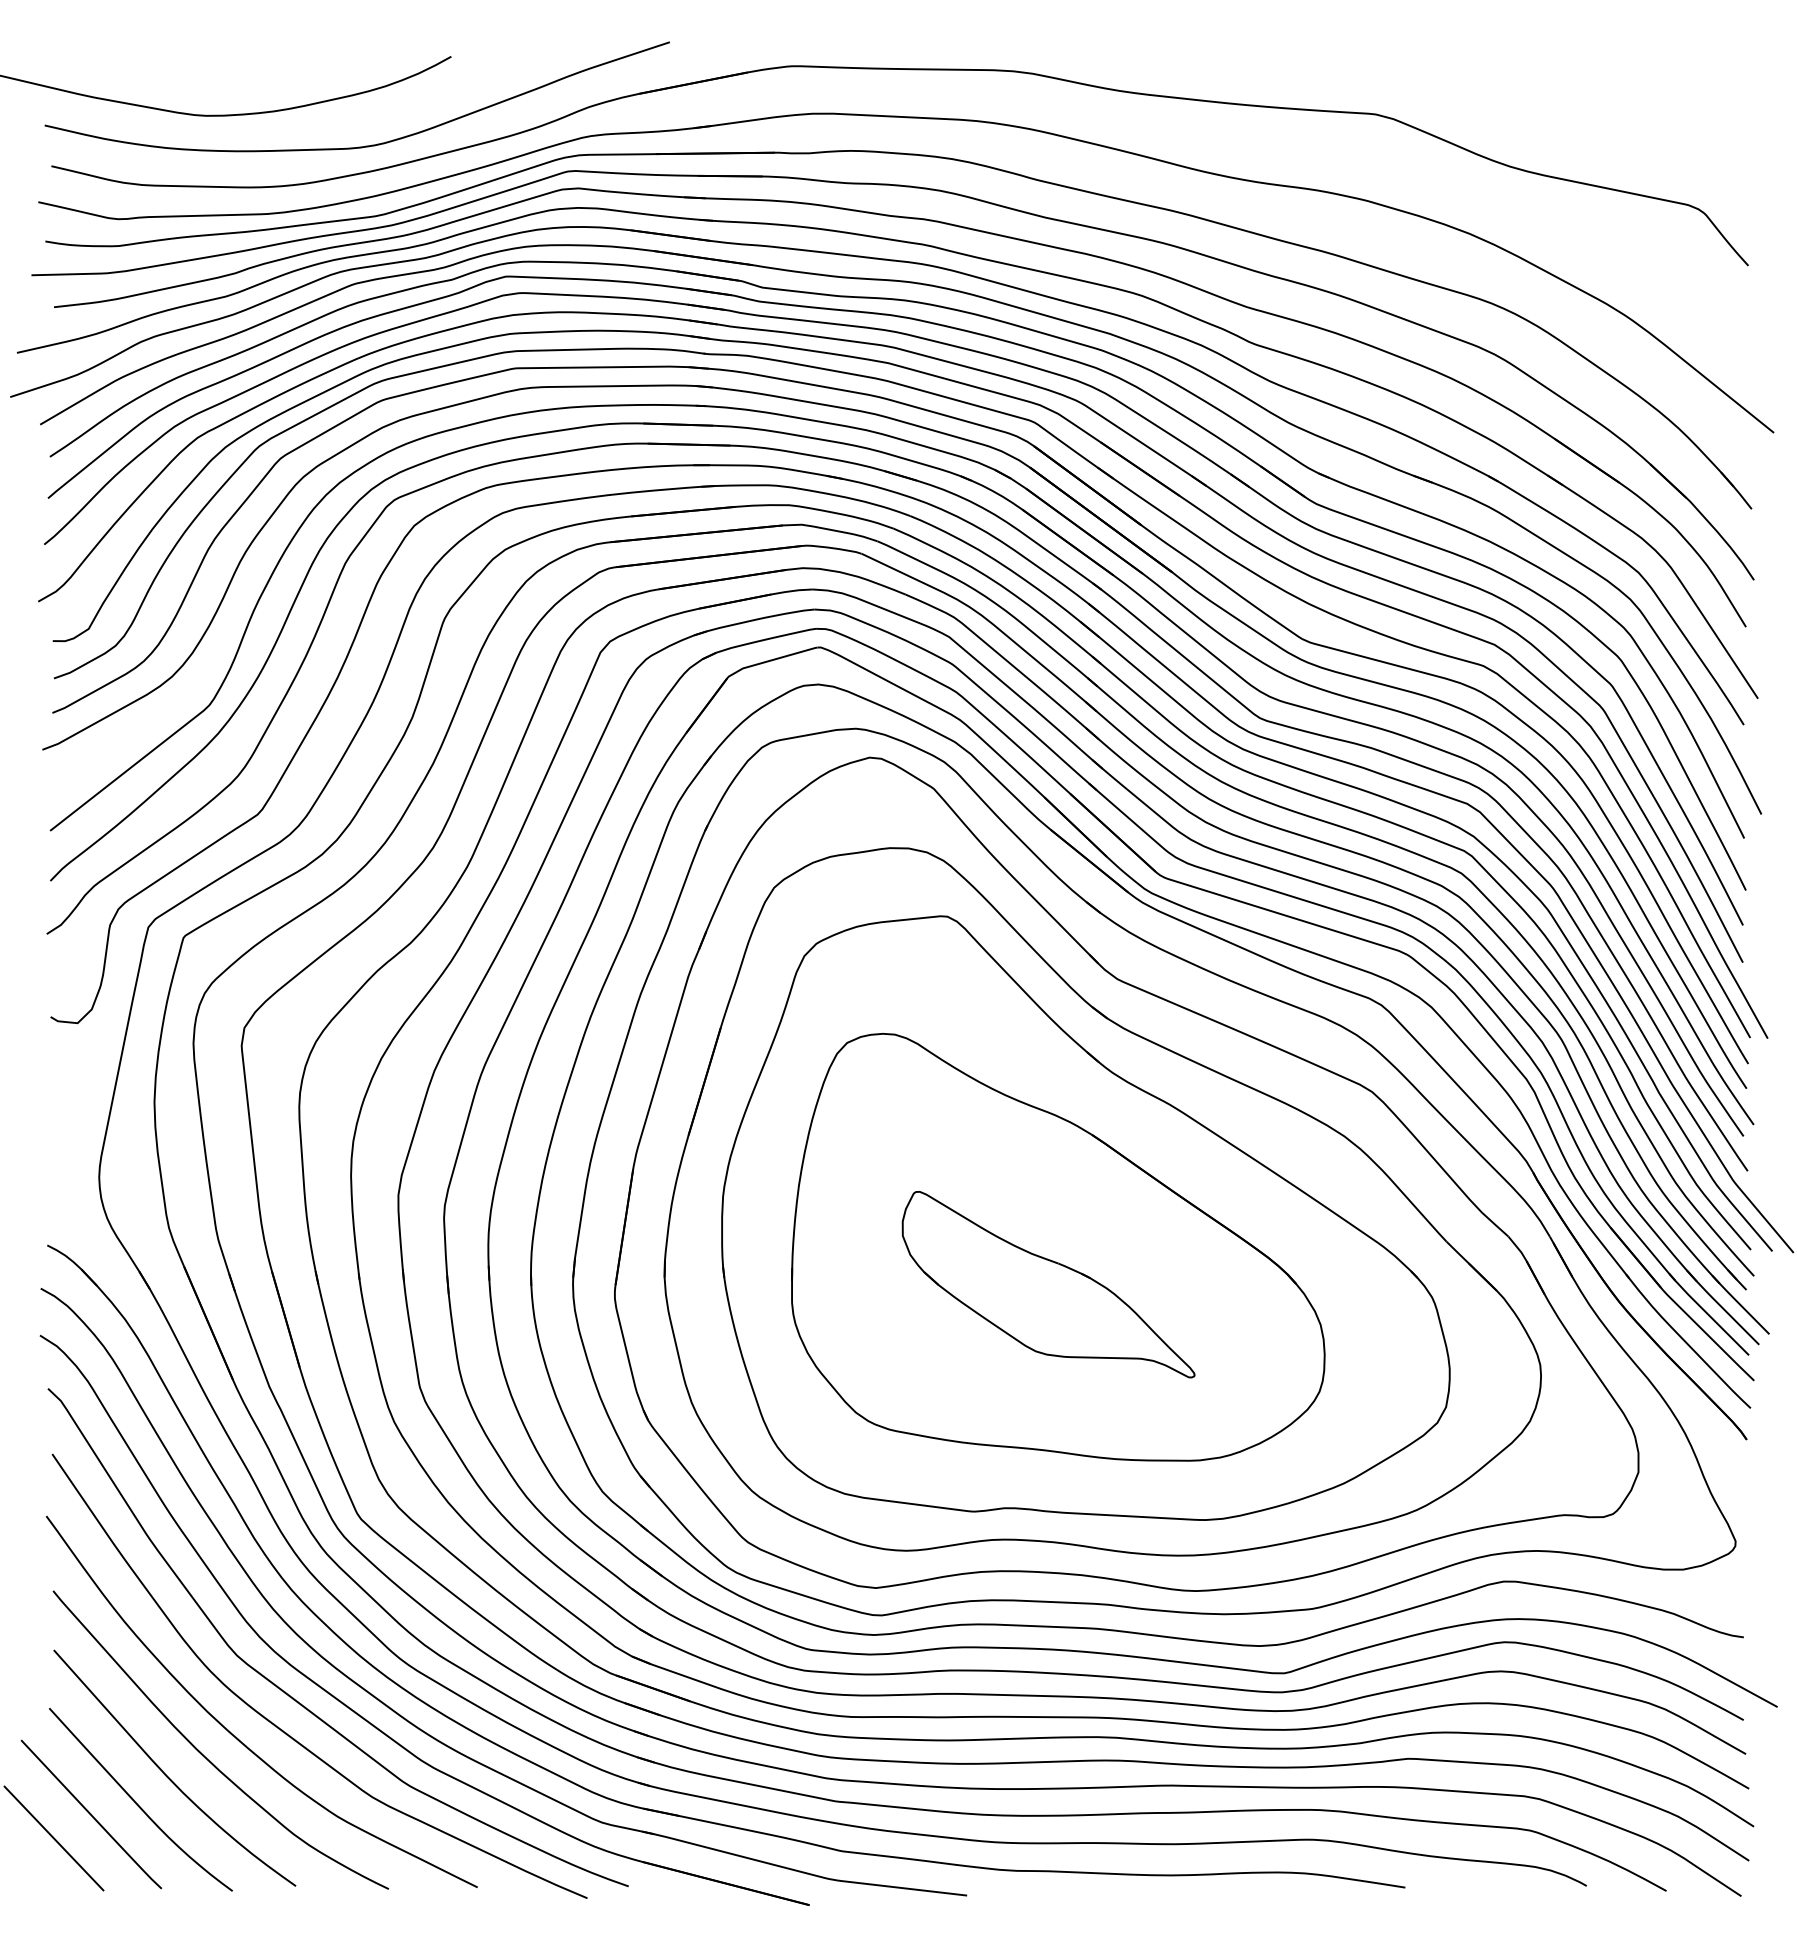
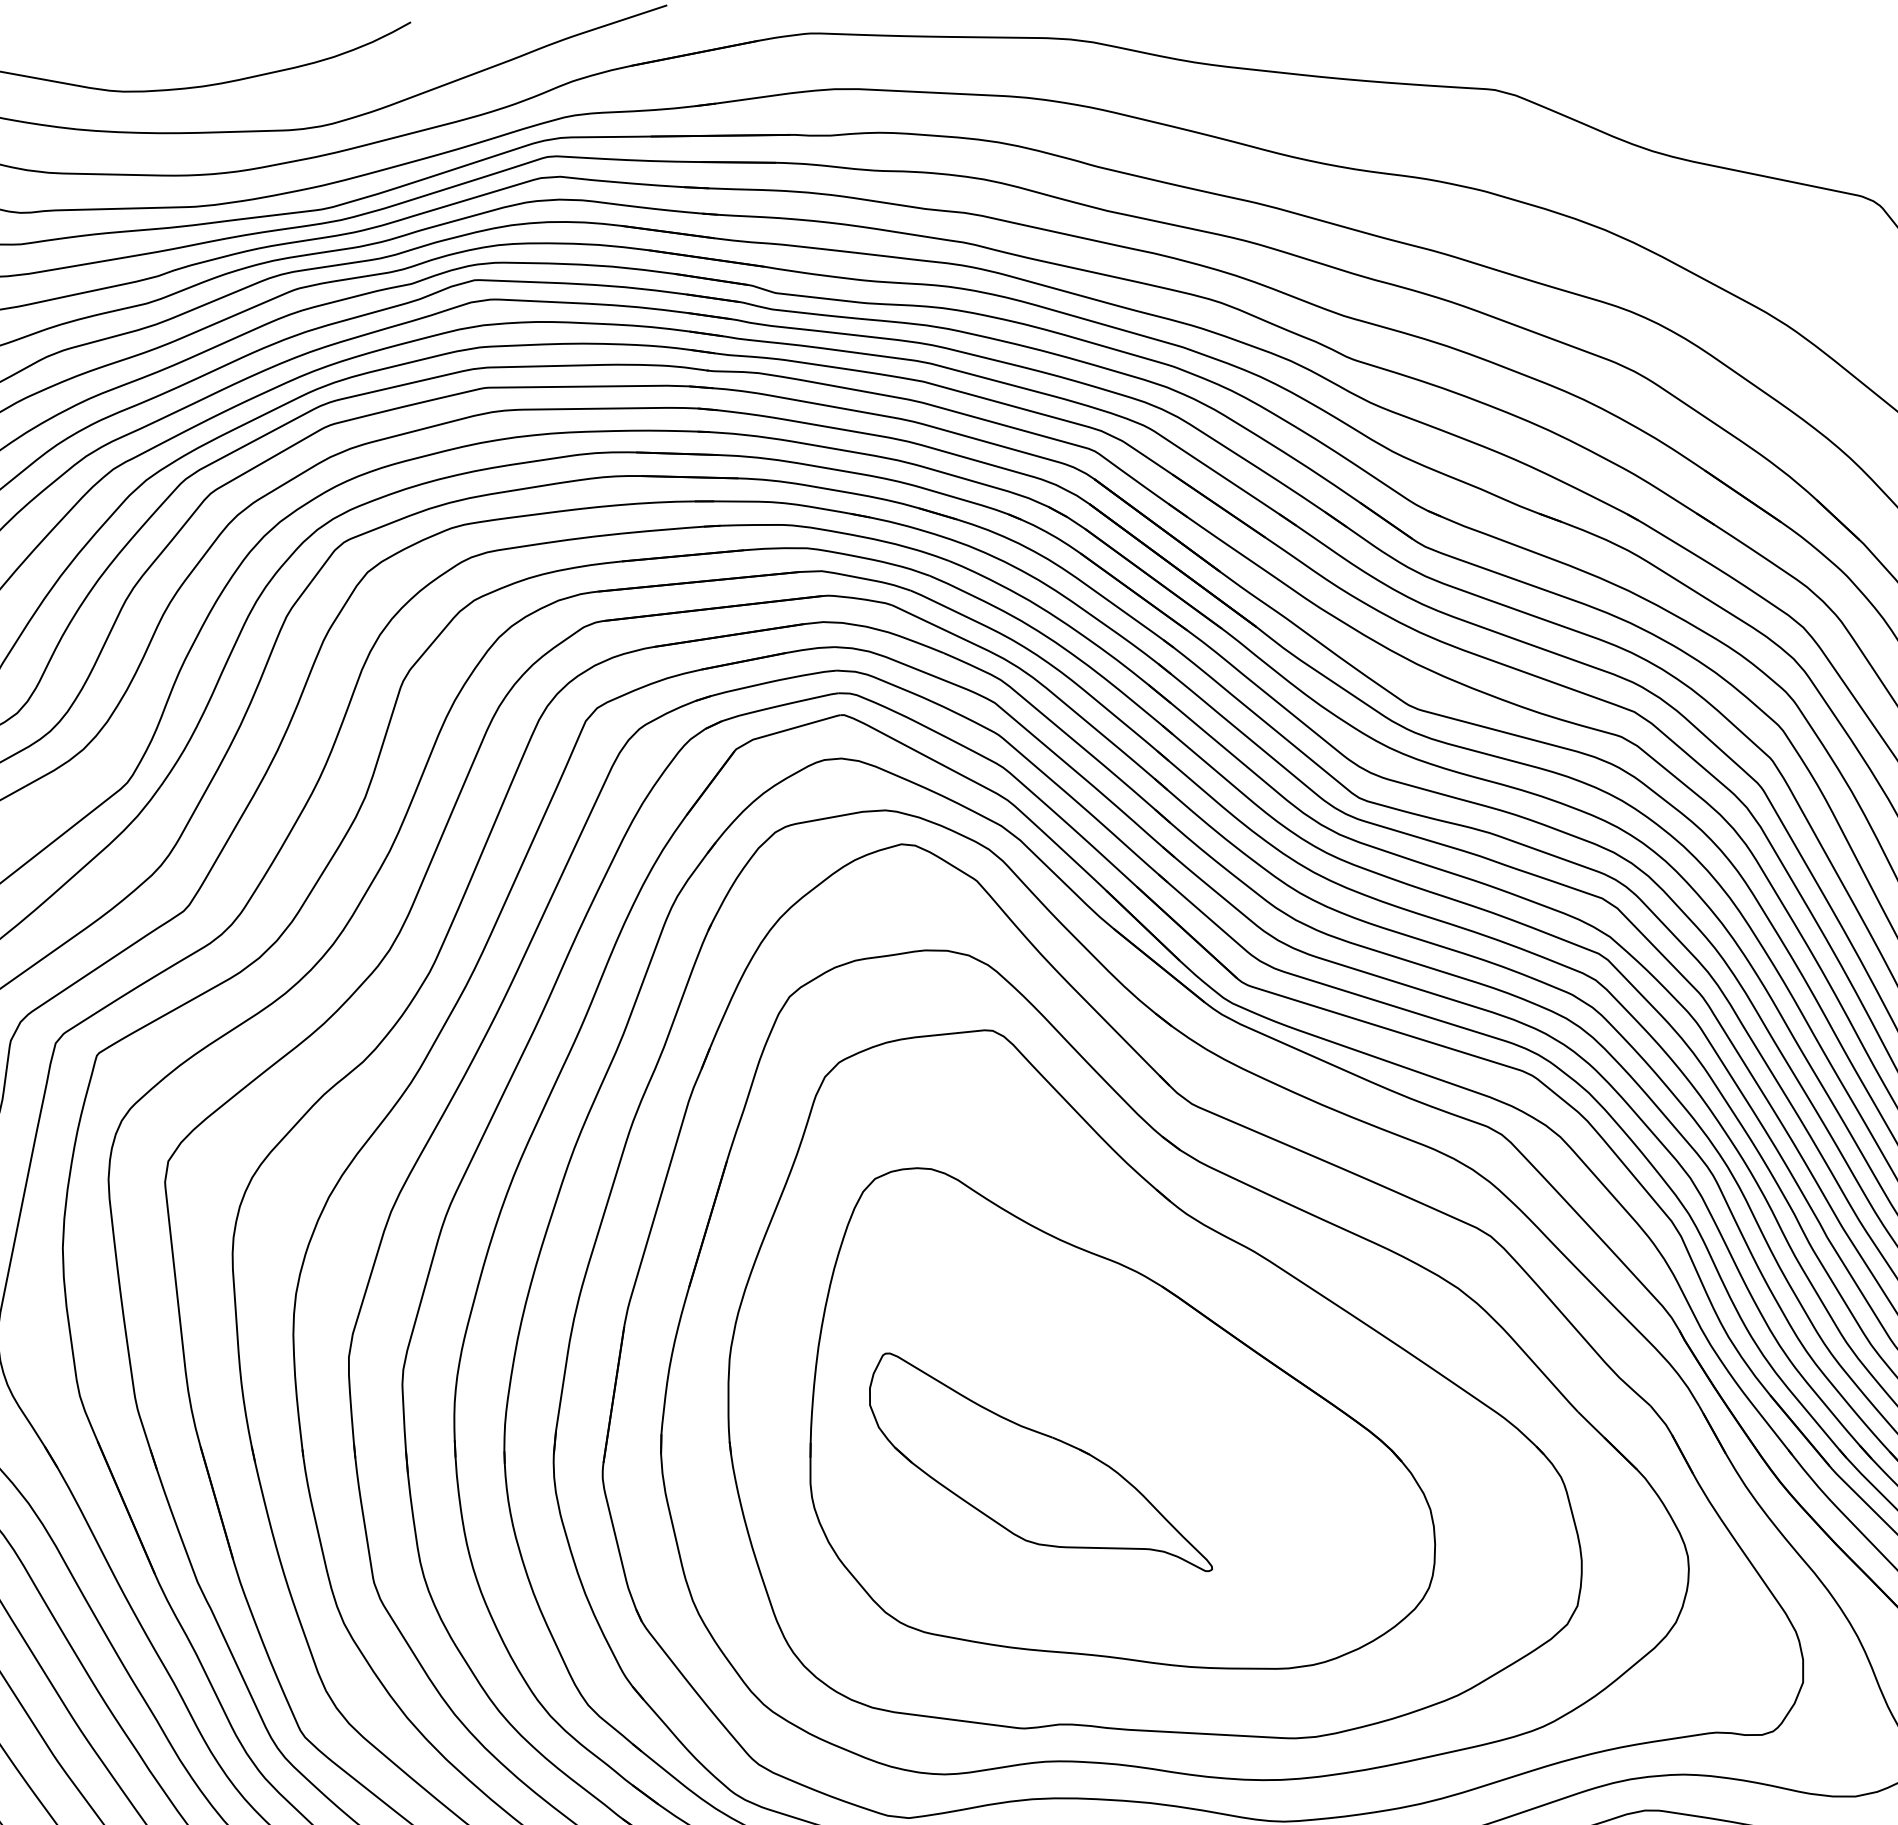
part: (1048, 1284) -> (1040, 1462), moved

